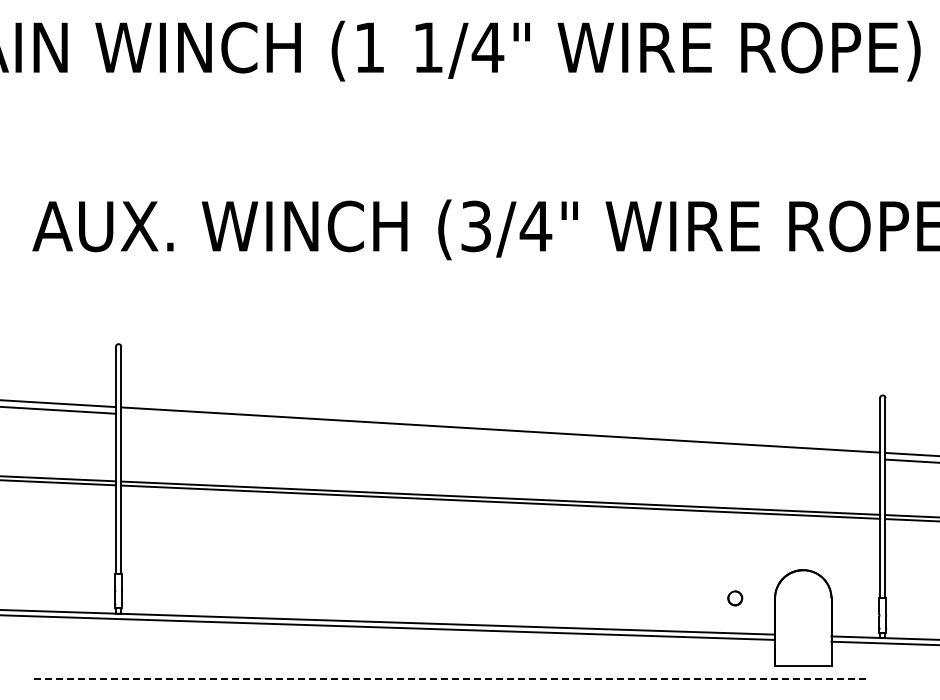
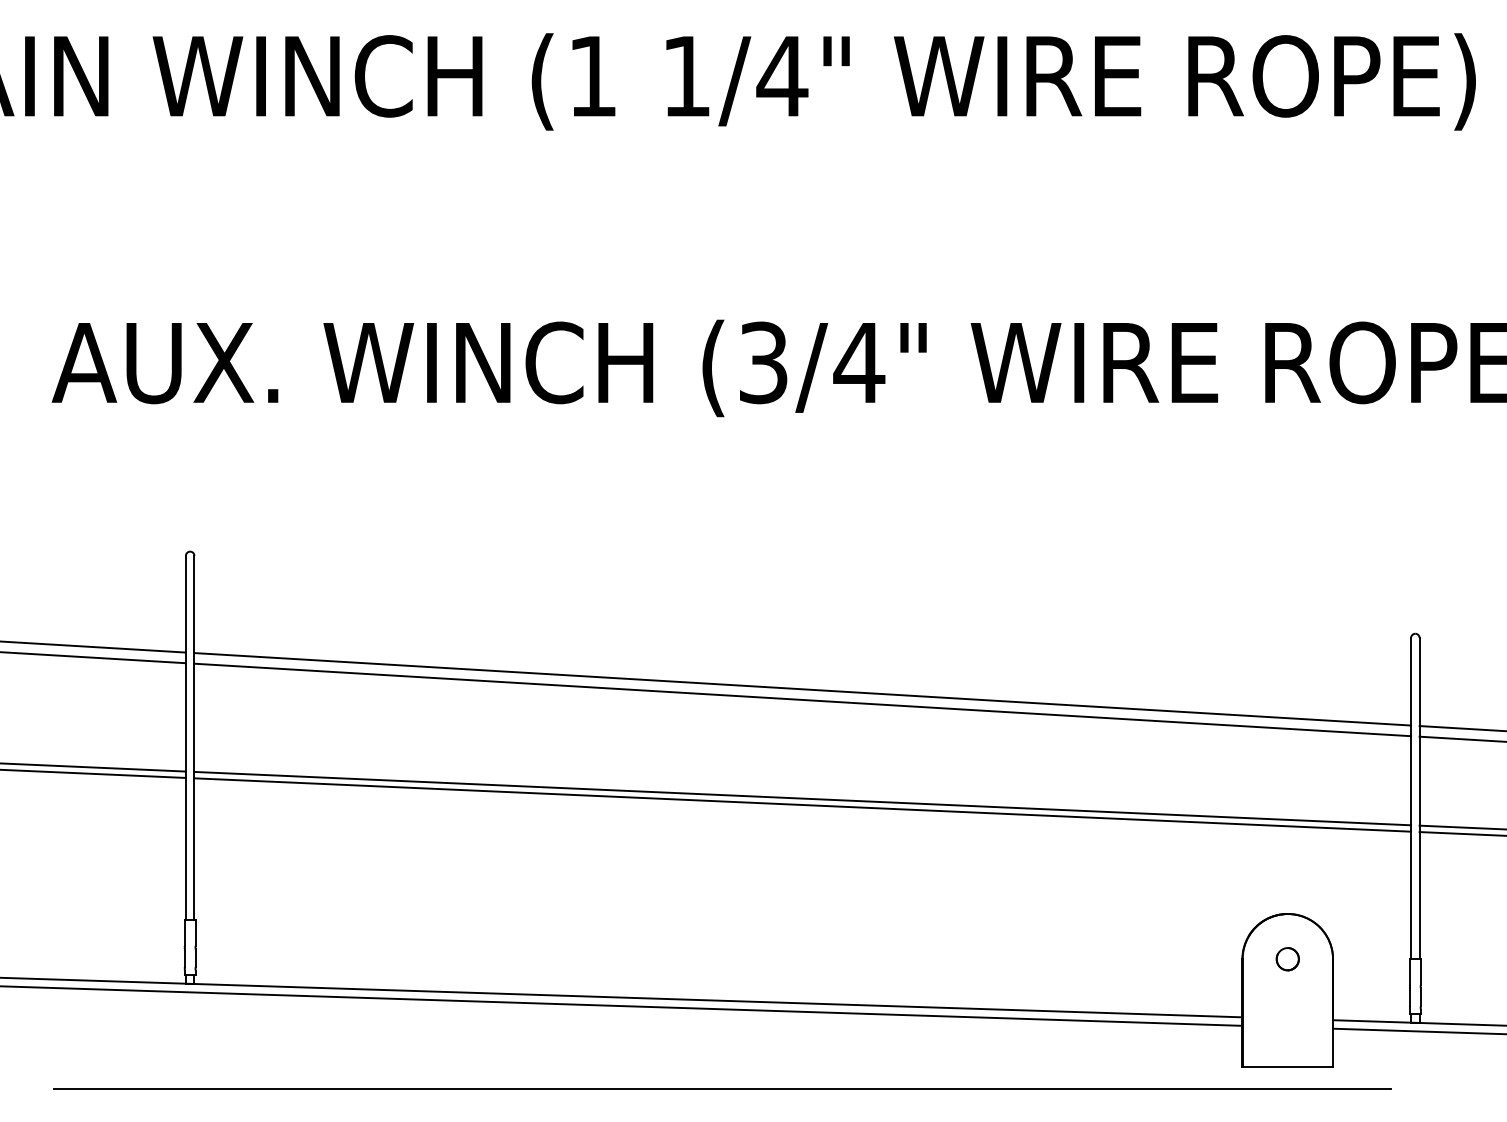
line: (500, 436) -> (802, 699), added
part: (735, 598) -> (1288, 959), moved
line: (450, 679) -> (722, 1089), dashed -> solid

